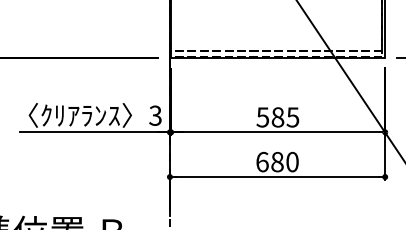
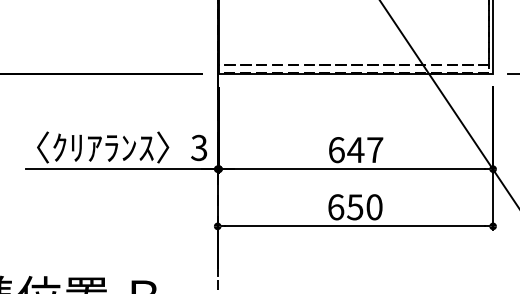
text: (277, 117) -> (355, 150), 585 -> 647
text: (277, 162) -> (355, 207), 680 -> 650

